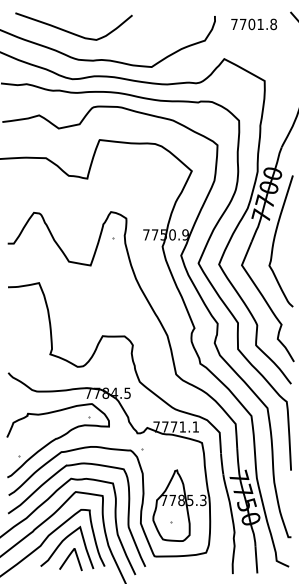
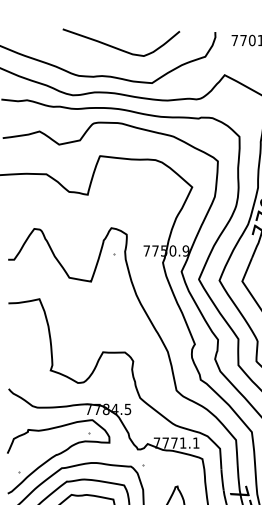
curve: (70, 31) -> (117, 47), moved

